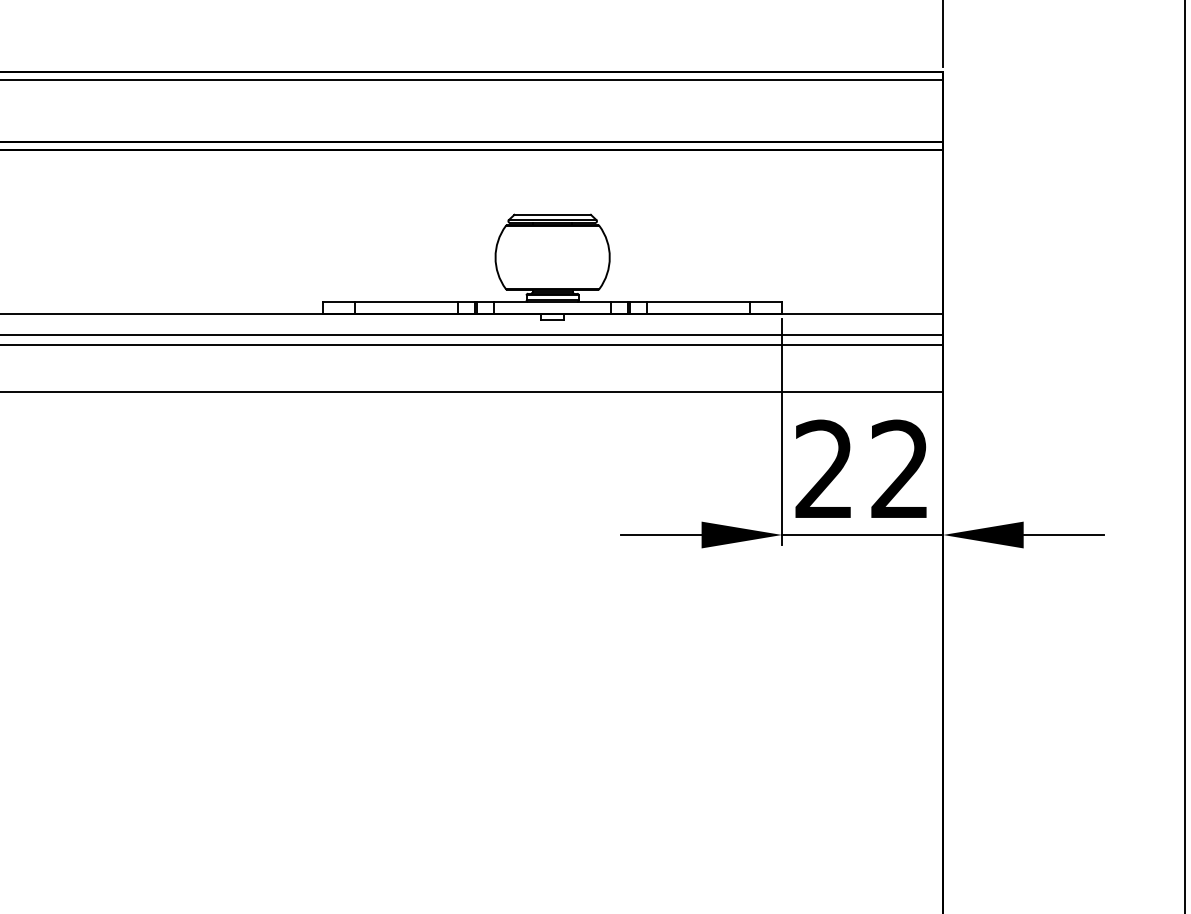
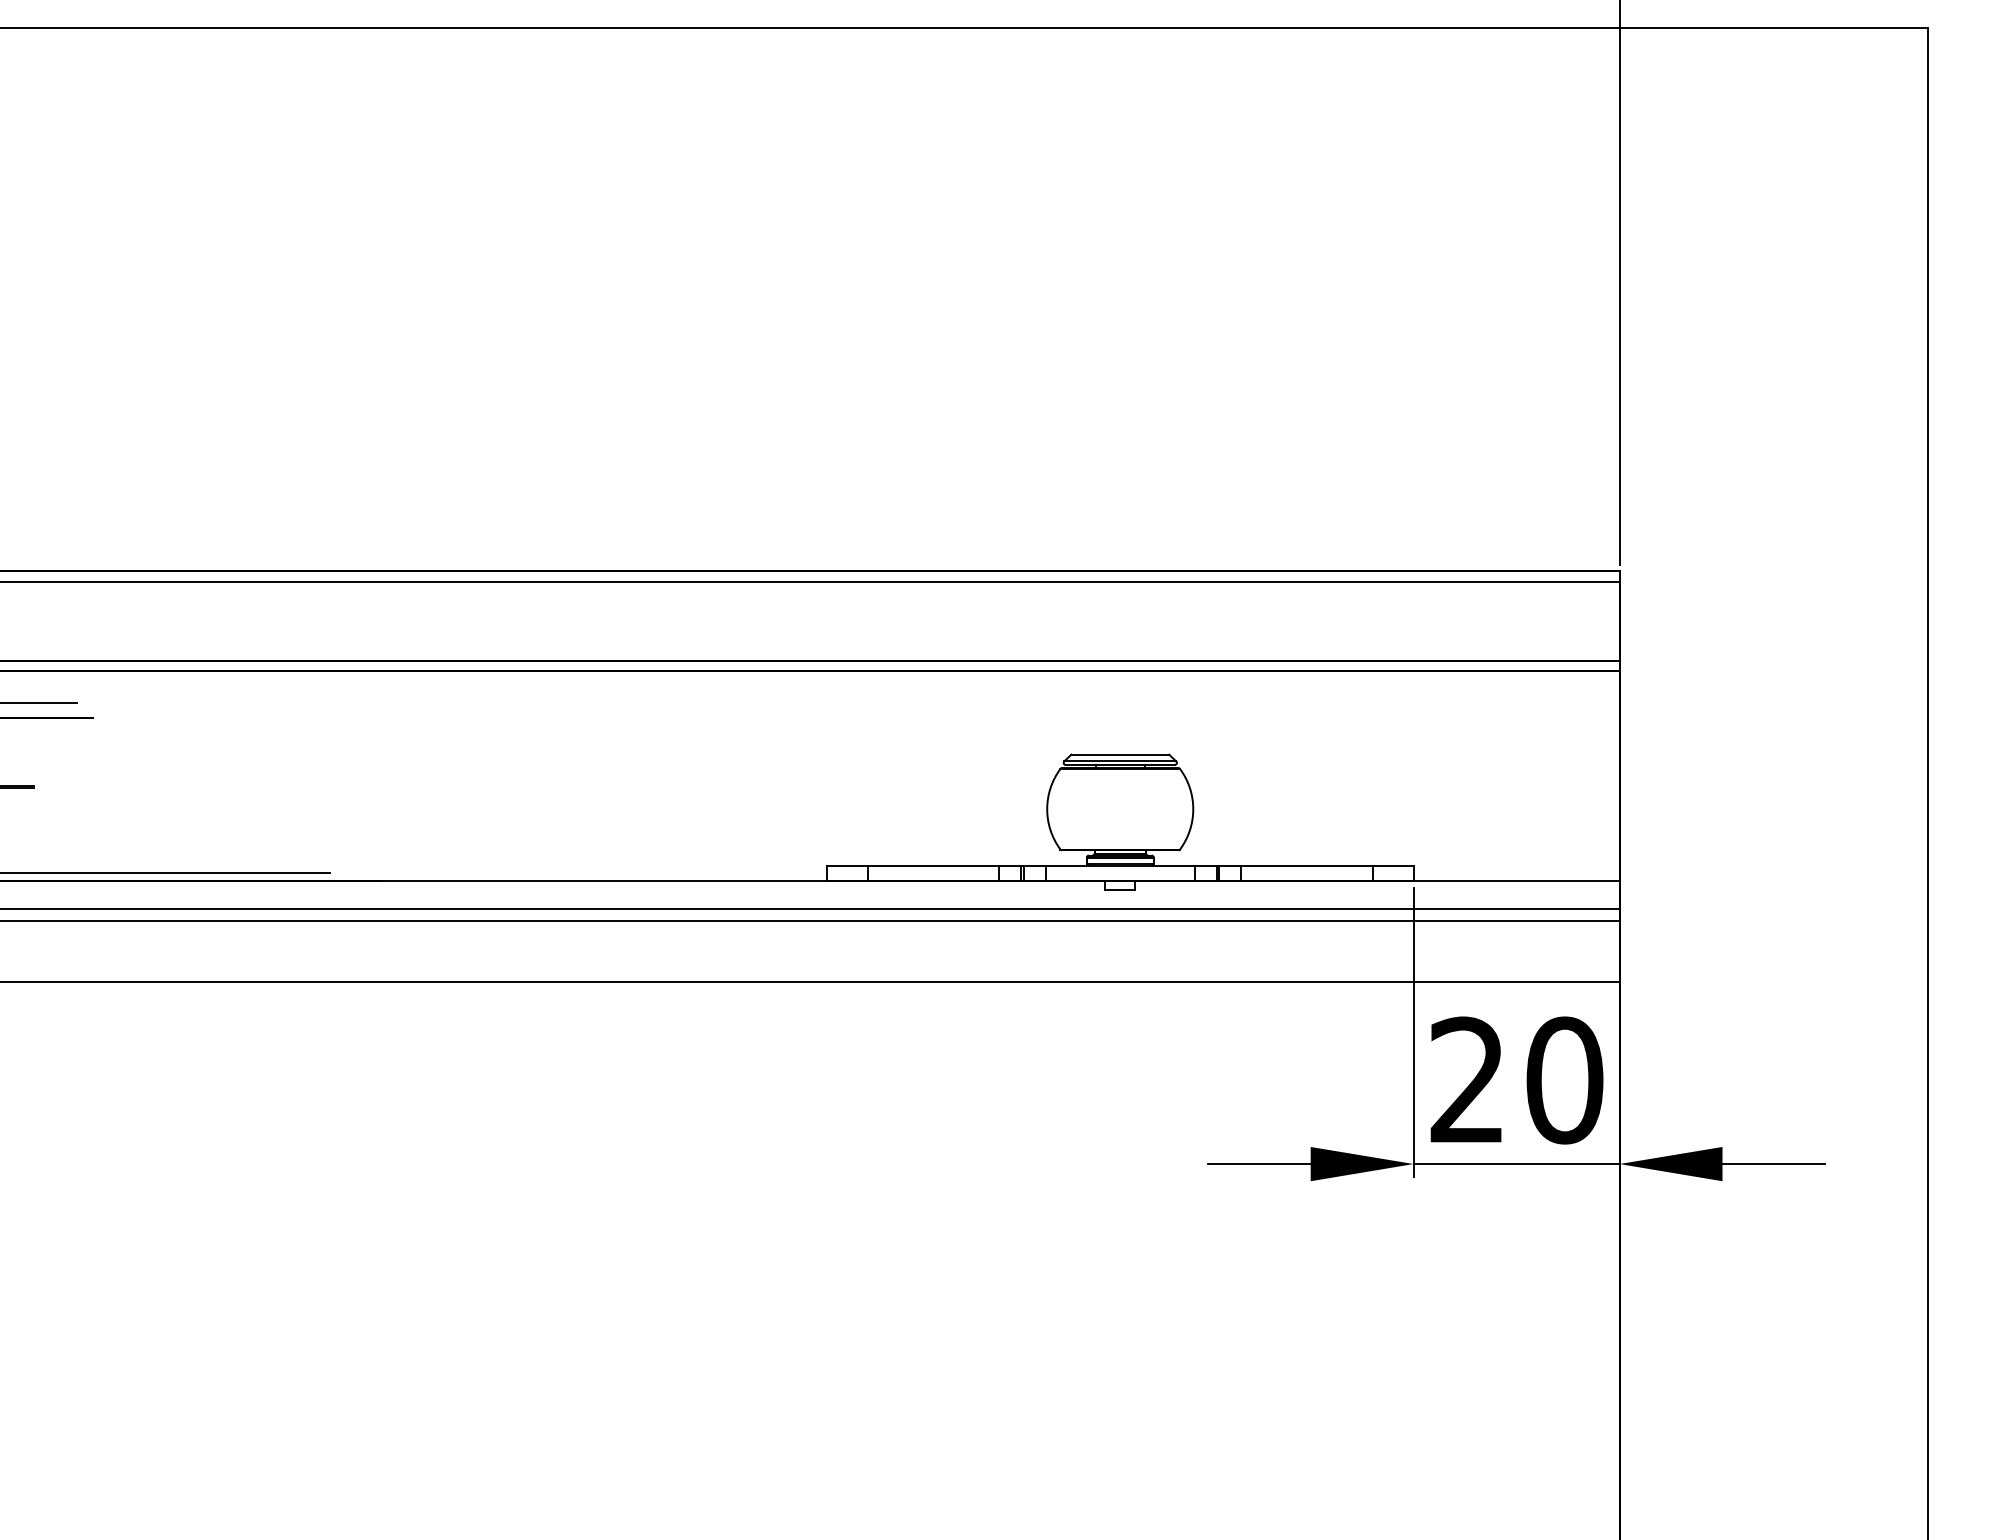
text: (900, 469) -> (1564, 1080), 22 -> 20

